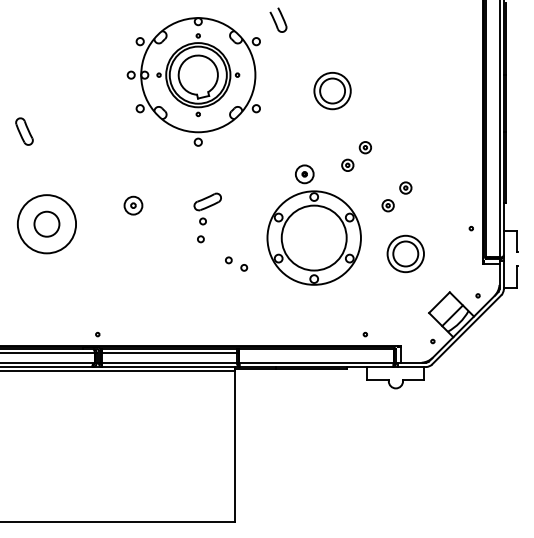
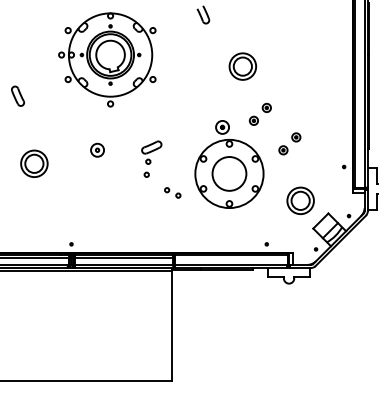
part: (193, 81) -> (107, 59), moved
circle: (46, 224) -> (34, 164), size x0.62
circle: (314, 237) -> (229, 173), size x0.71
part: (405, 253) -> (300, 200), moved

